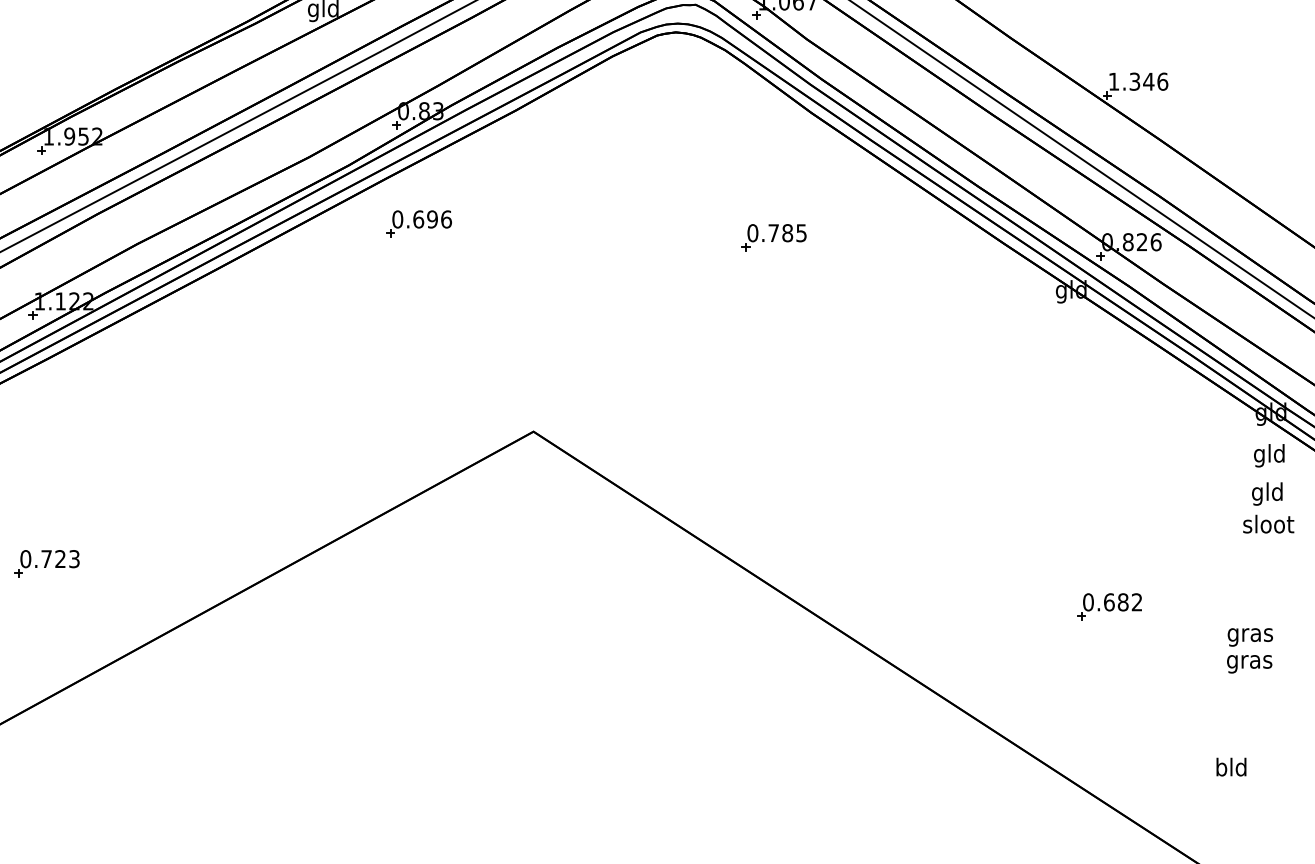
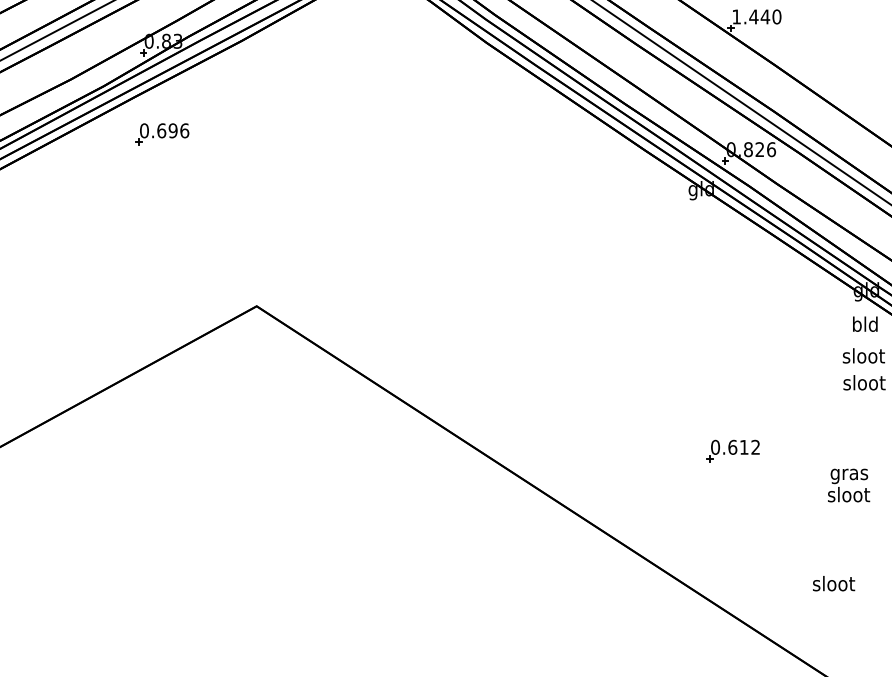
text: (1148, 81) -> (765, 16), 1.346 -> 1.440
part: (773, 237) -> (455, 145), removed
text: (1259, 455) -> (856, 325), gld -> bld
text: (1267, 493) -> (863, 357), gld -> sloot
text: (1122, 602) -> (743, 447), 0.682 -> 0.612
text: (1249, 661) -> (848, 496), gras -> sloot
text: (1231, 766) -> (833, 583), bld -> sloot

